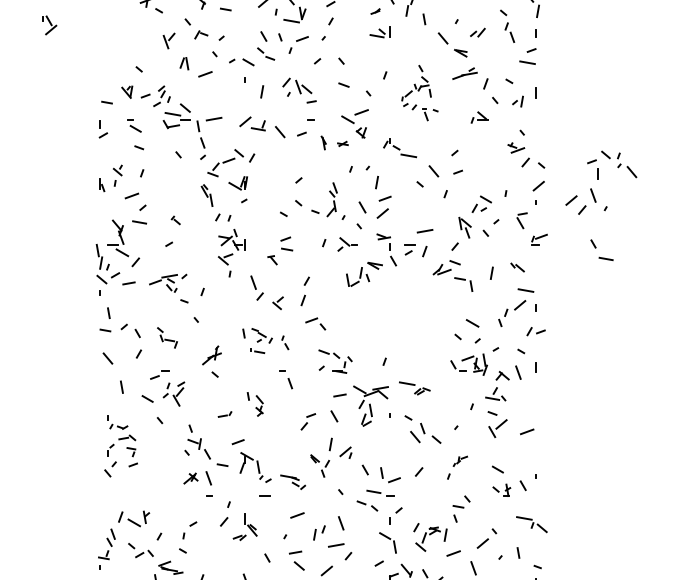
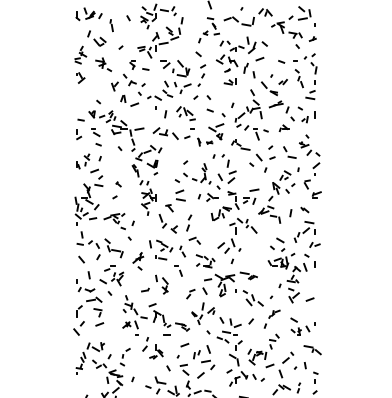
part: (49, 24) -> (80, 77), moved
part: (419, 92) -> (251, 114), size x1.67
part: (601, 182) -> (237, 235), moved
part: (280, 250) -> (175, 200), size x1.43
part: (601, 250) -> (289, 152), moved
part: (166, 338) -> (113, 248), size x1.67
part: (265, 339) -> (167, 249), size x1.43
part: (254, 404) -> (161, 284), size x1.43
part: (120, 446) -> (88, 307), size x1.67
part: (456, 466) -> (271, 318), size x1.43

